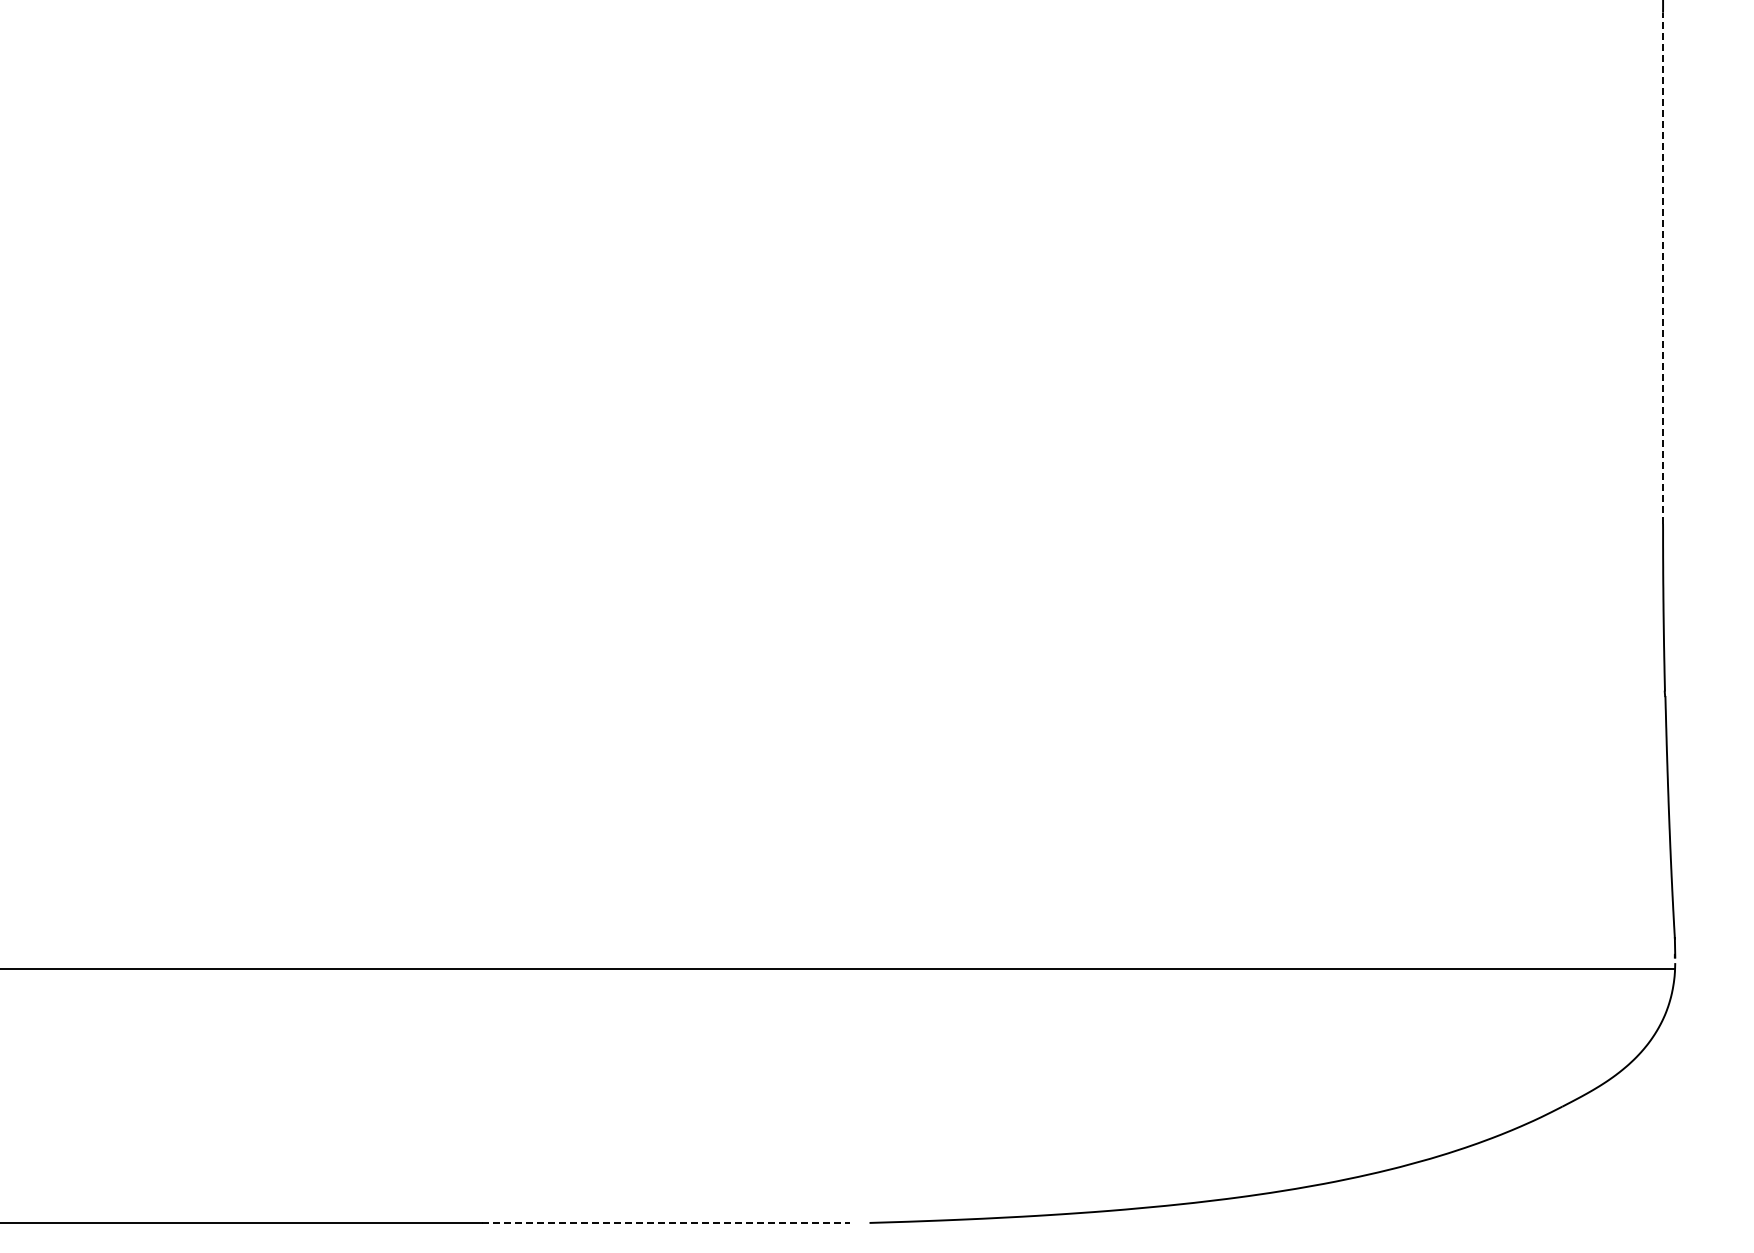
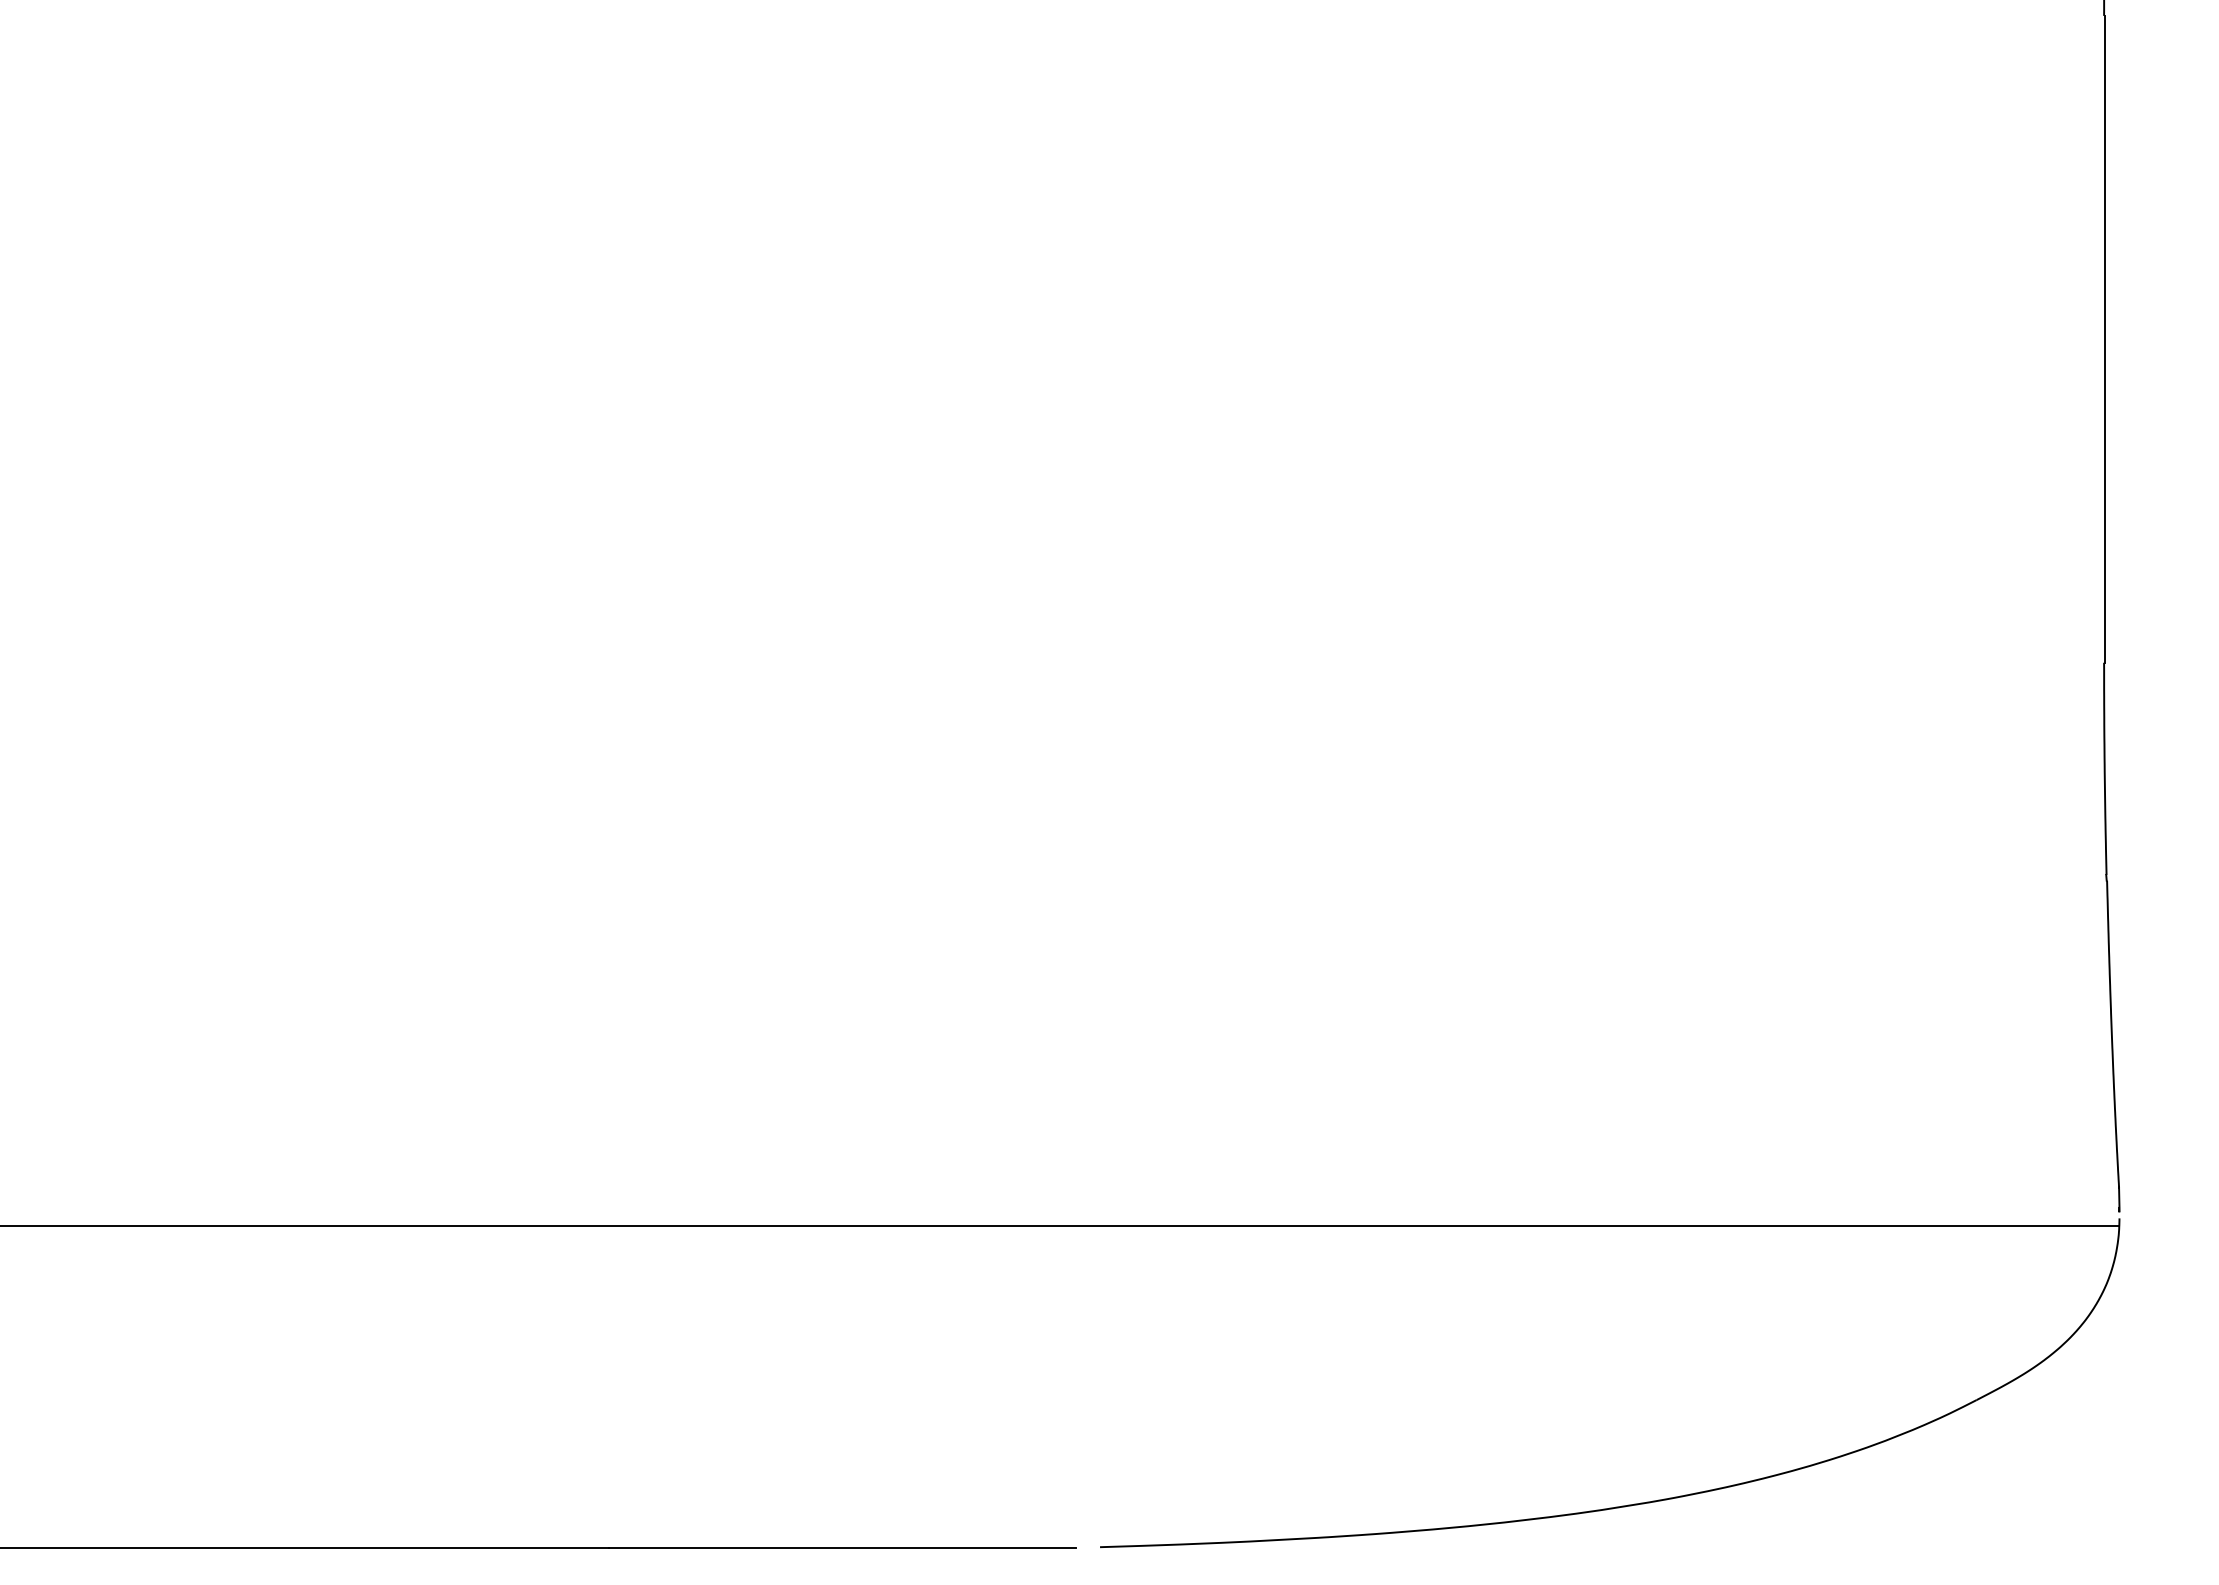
line: (1663, 268) -> (2104, 339), dashed -> solid
line: (666, 1223) -> (843, 1547), dashed -> solid

